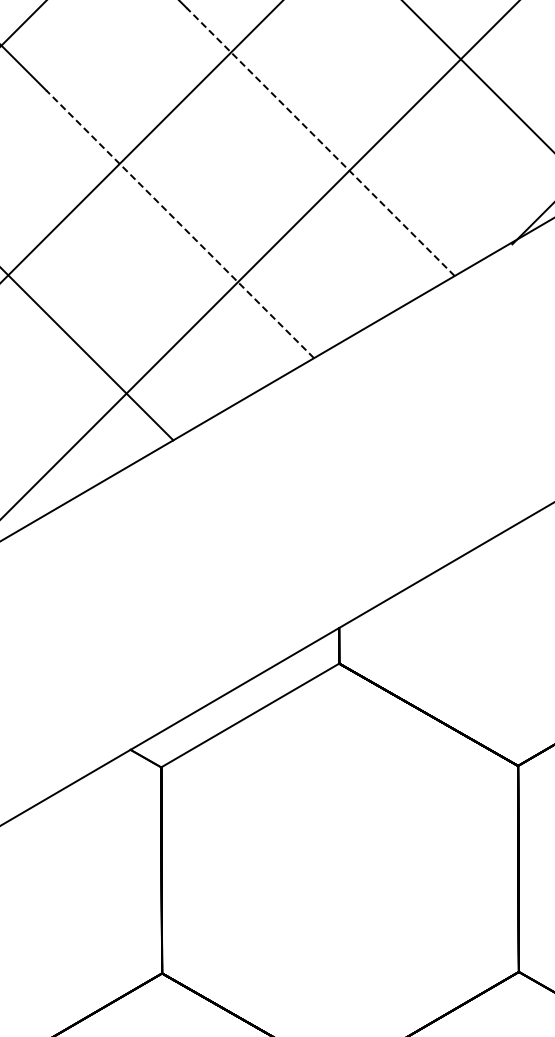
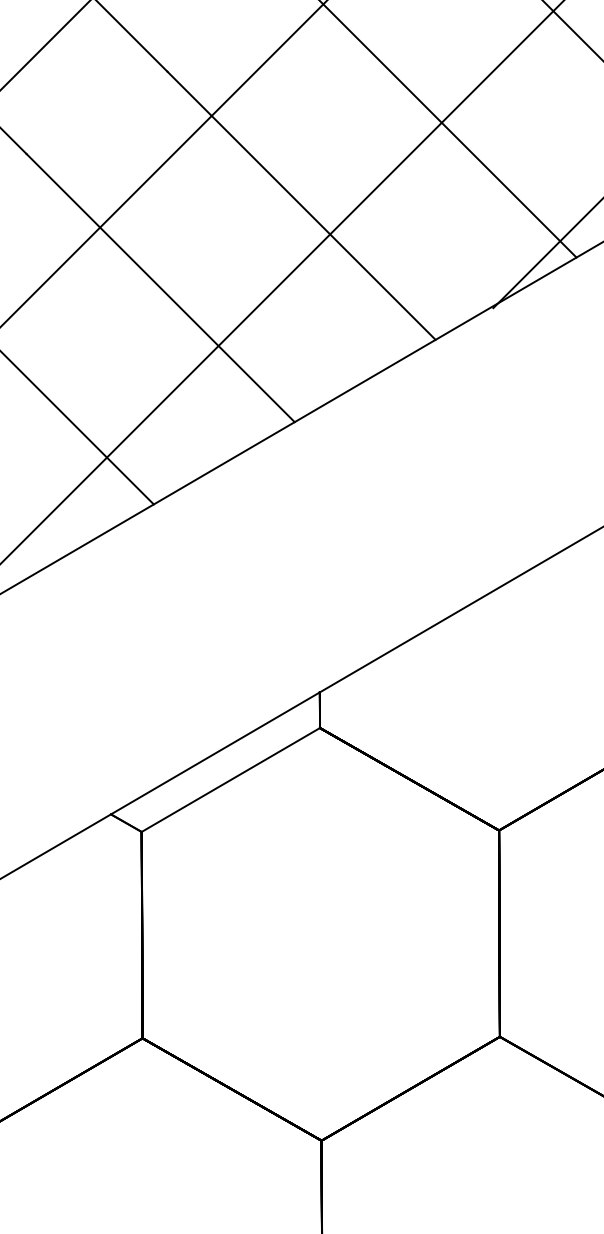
line: (320, 141) -> (301, 205), dashed -> solid
line: (180, 224) -> (160, 288), dashed -> solid

